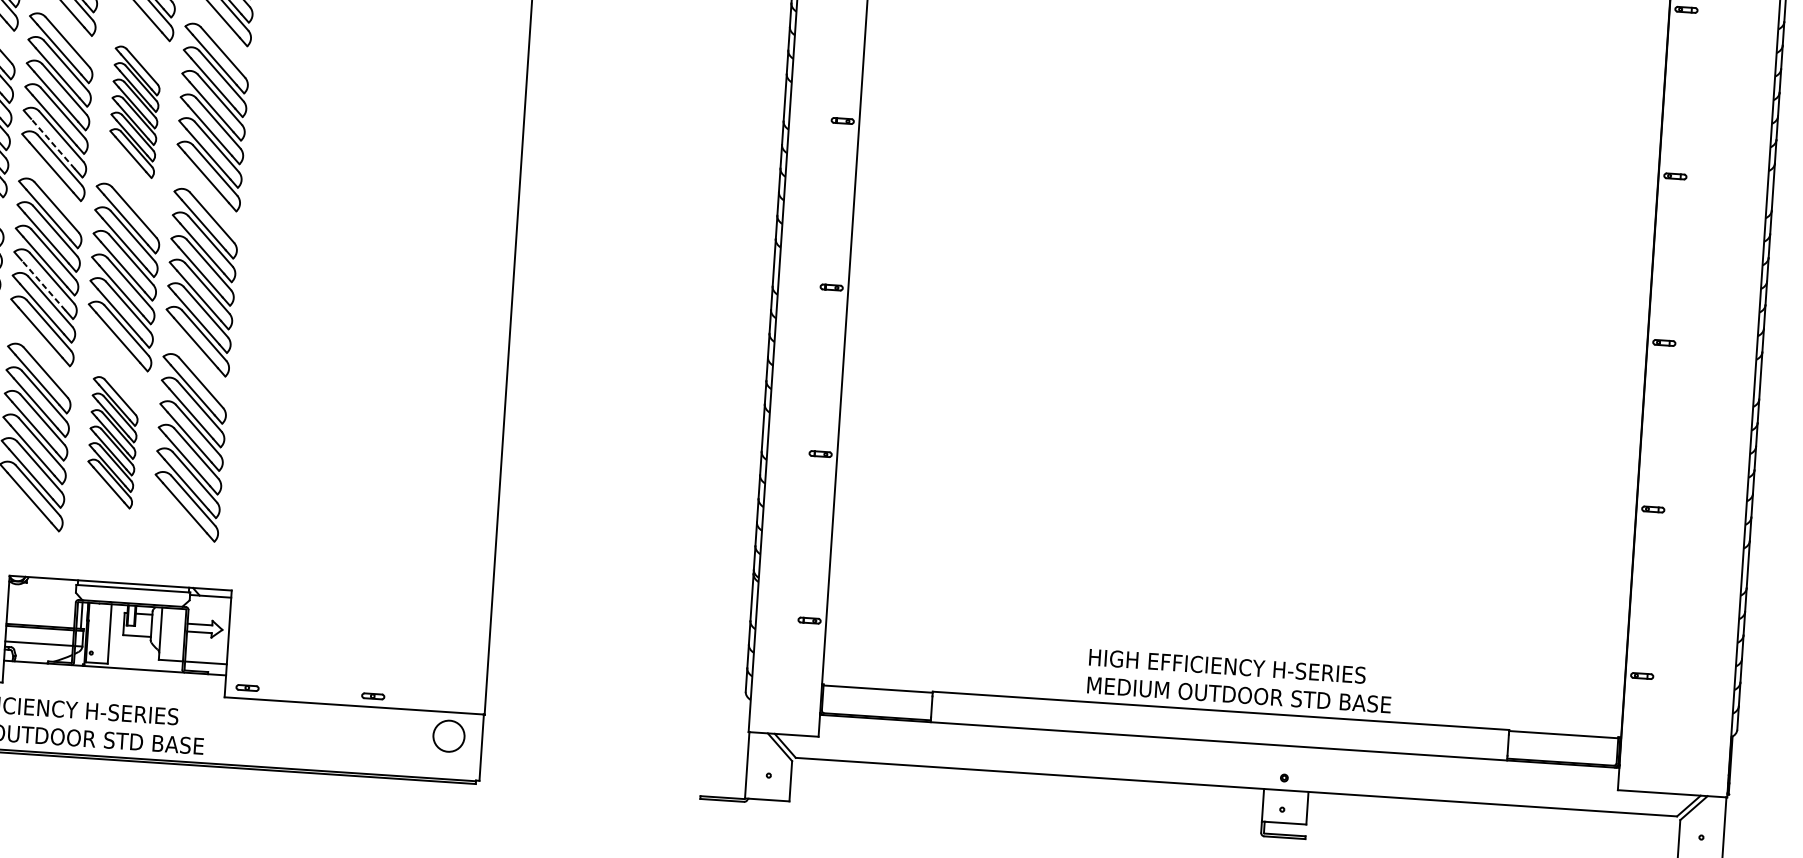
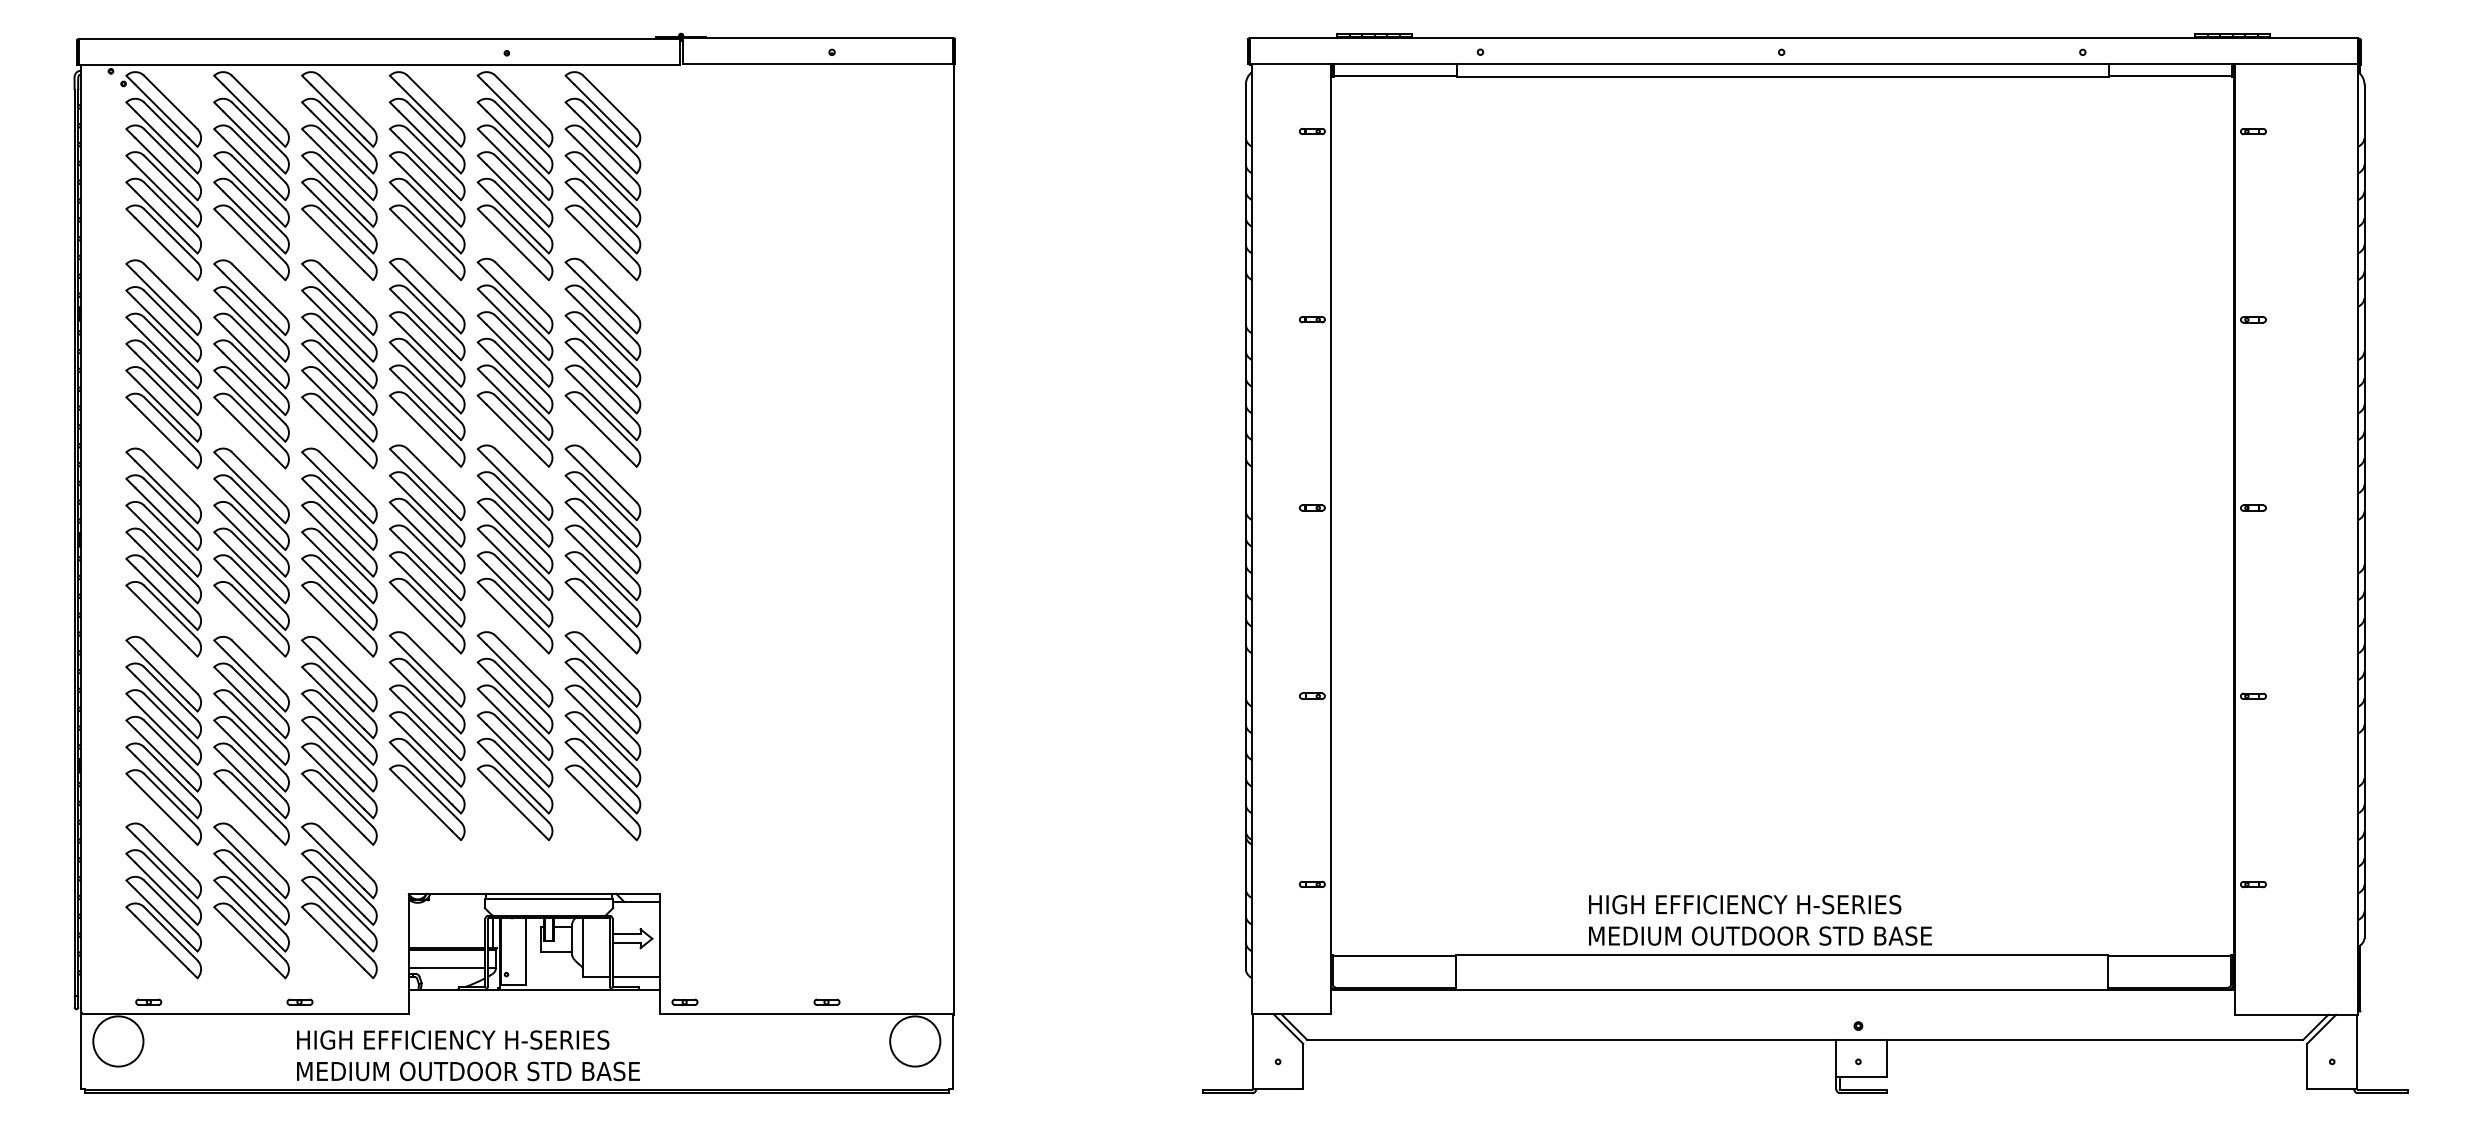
part: (134, 111) -> (514, 362), size x1.43
line: (53, 143) -> (425, 404), dashed -> solid
line: (43, 285) -> (425, 564), dashed -> solid
part: (112, 442) -> (514, 736), size x1.43
text: (1240, 681) -> (1760, 920), moved
circle: (449, 736) -> (915, 1041), size x1.43

